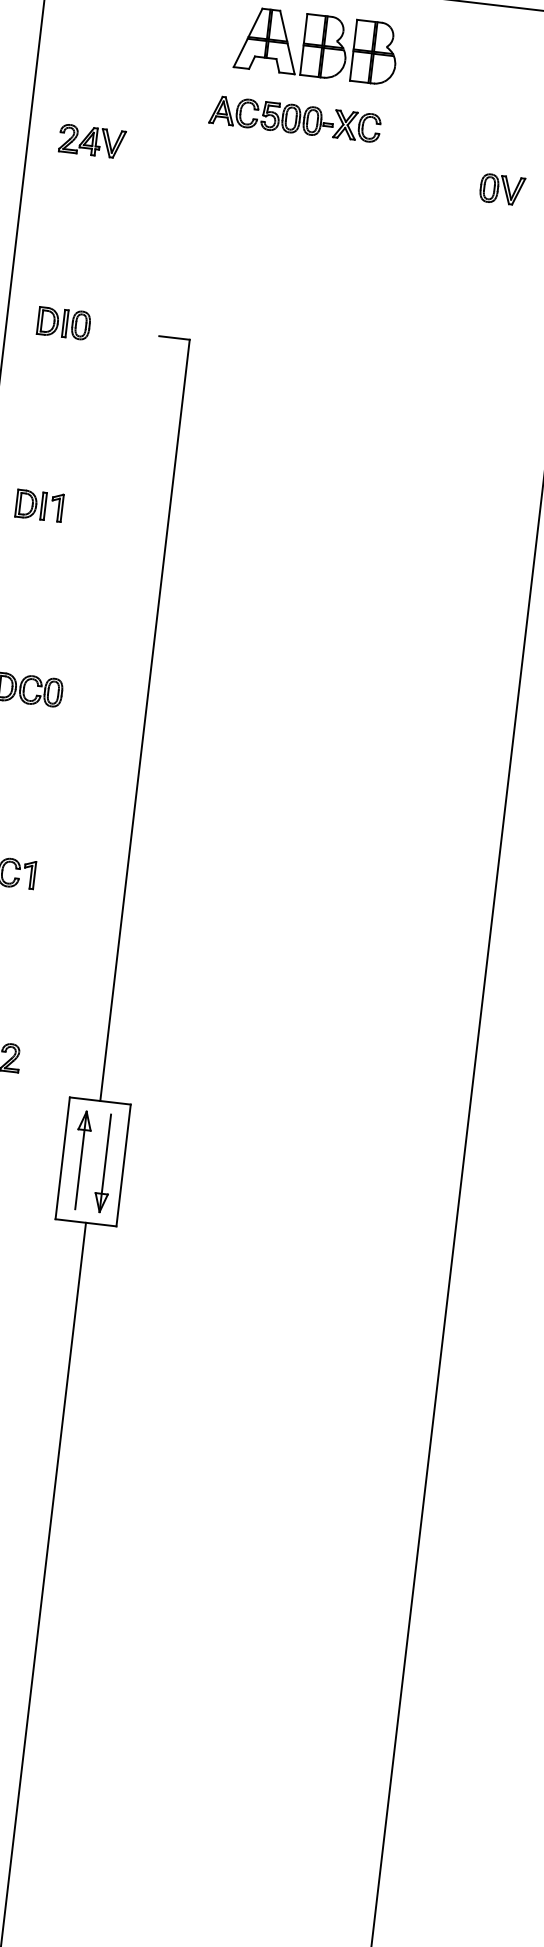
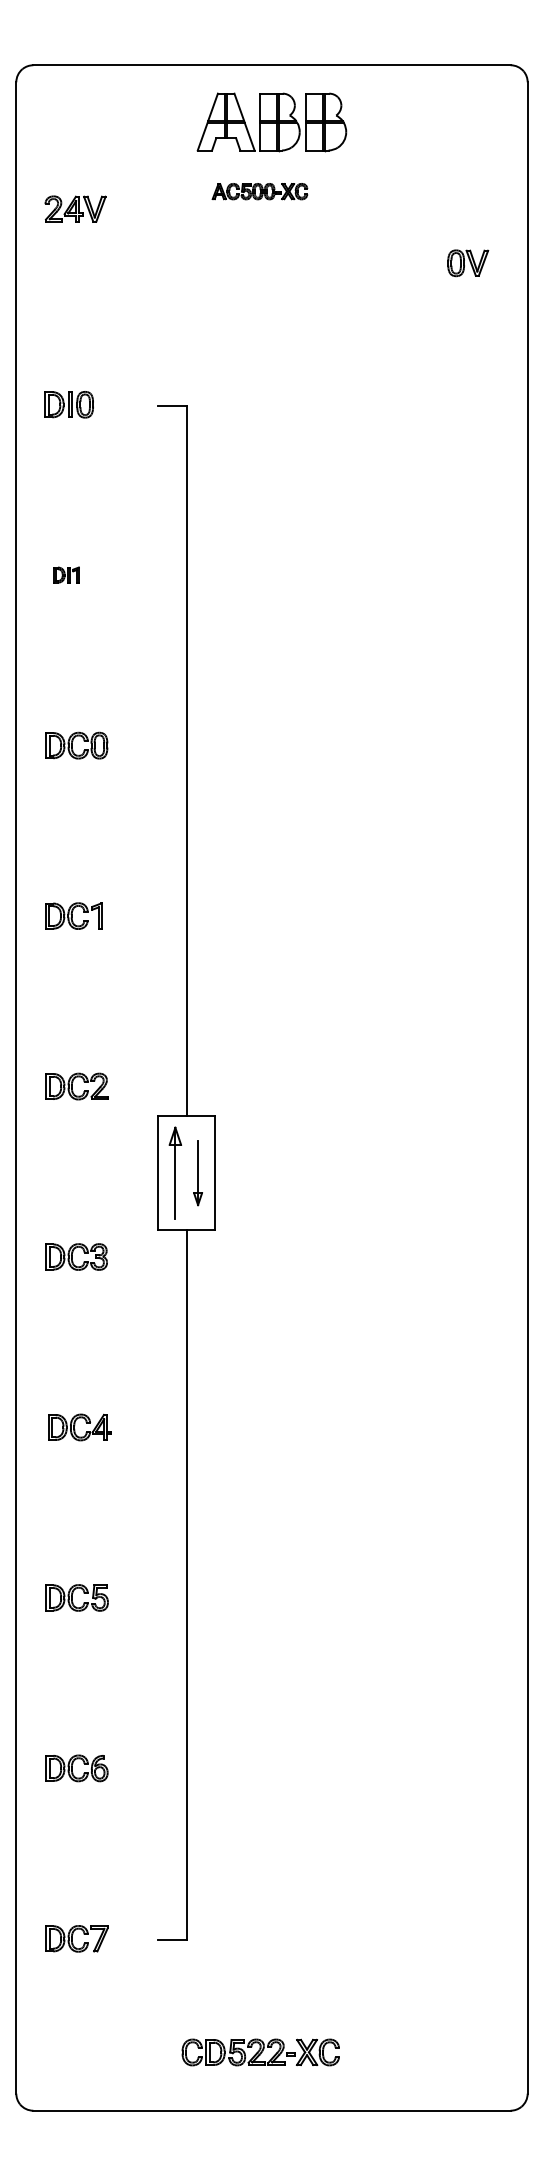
part: (294, 118) -> (259, 191), size x0.6
part: (92, 140) -> (75, 208), moved
part: (502, 189) -> (468, 263), moved
part: (39, 505) -> (66, 574), size x0.6
part: (104, 1163) -> (197, 1173), size x0.7

